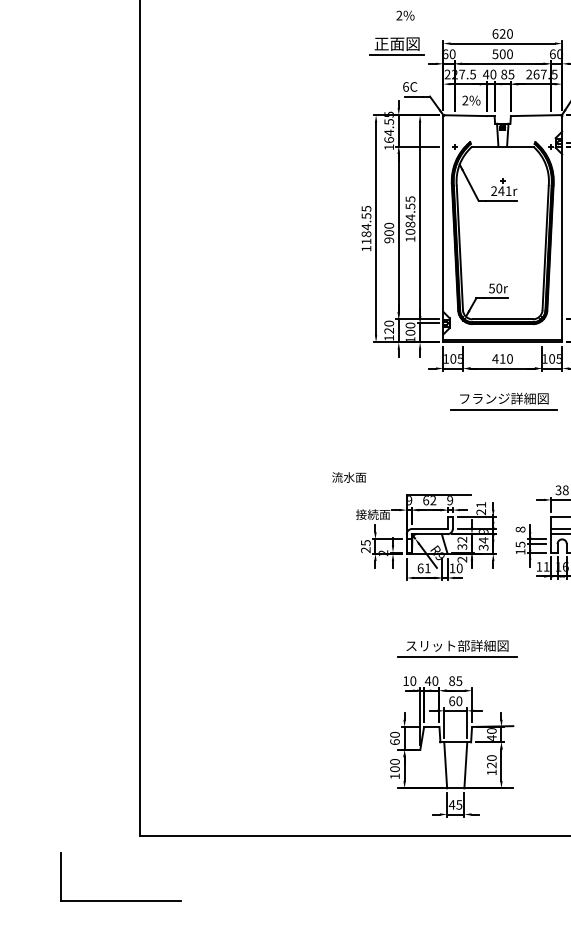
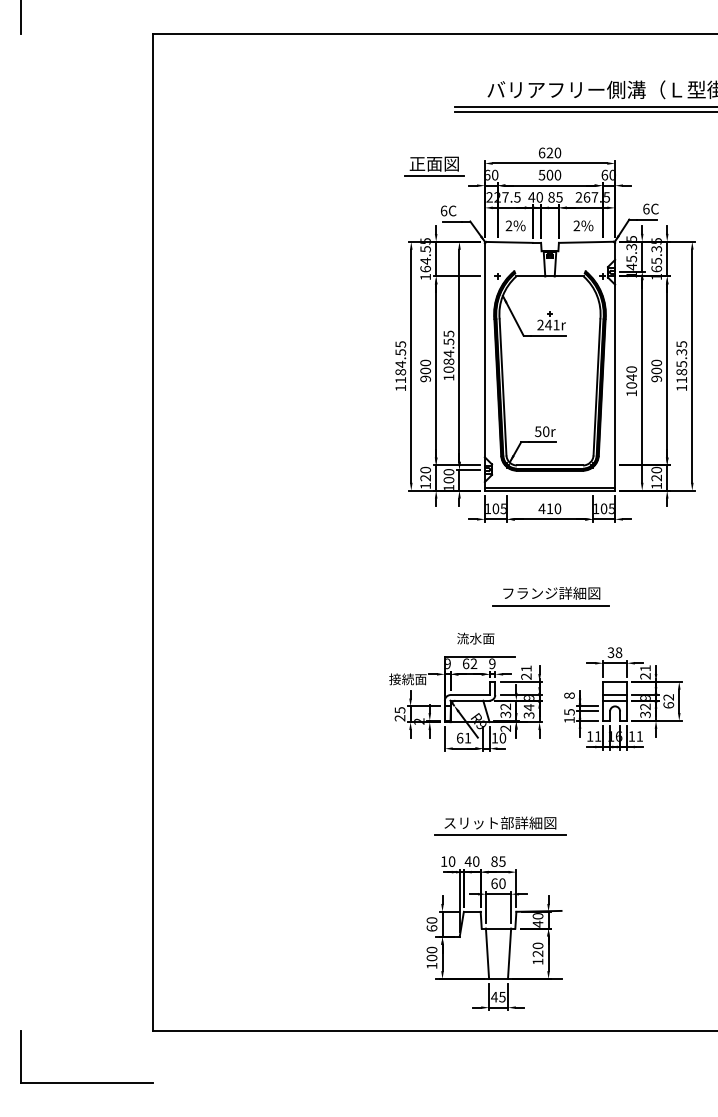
text: (405, 15) -> (583, 225), moved
part: (503, 401) -> (550, 596), moved
text: (348, 477) -> (475, 638), moved
part: (120, 900) -> (86, 1082), moved

